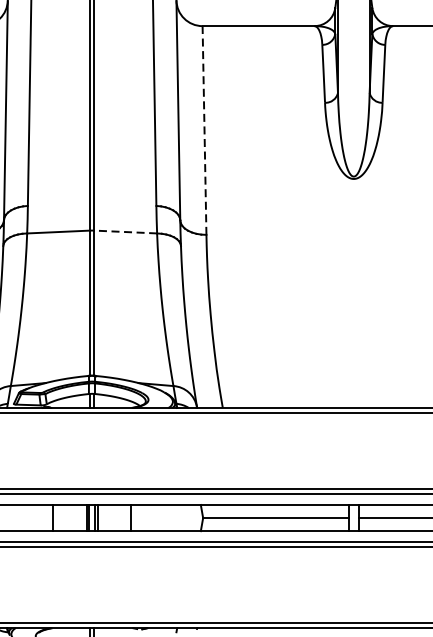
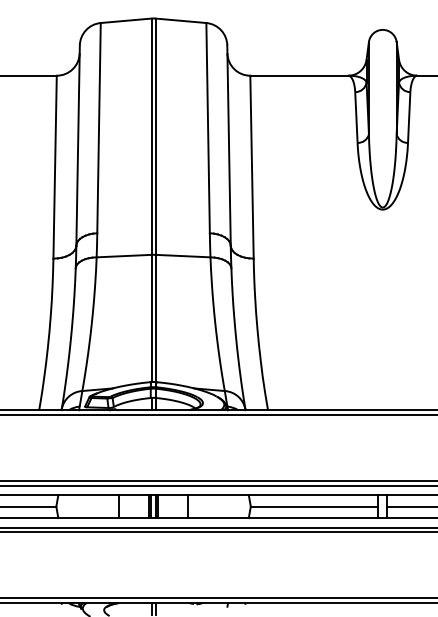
line: (205, 129) -> (252, 166), dashed -> solid
line: (125, 232) -> (182, 256), dashed -> solid

